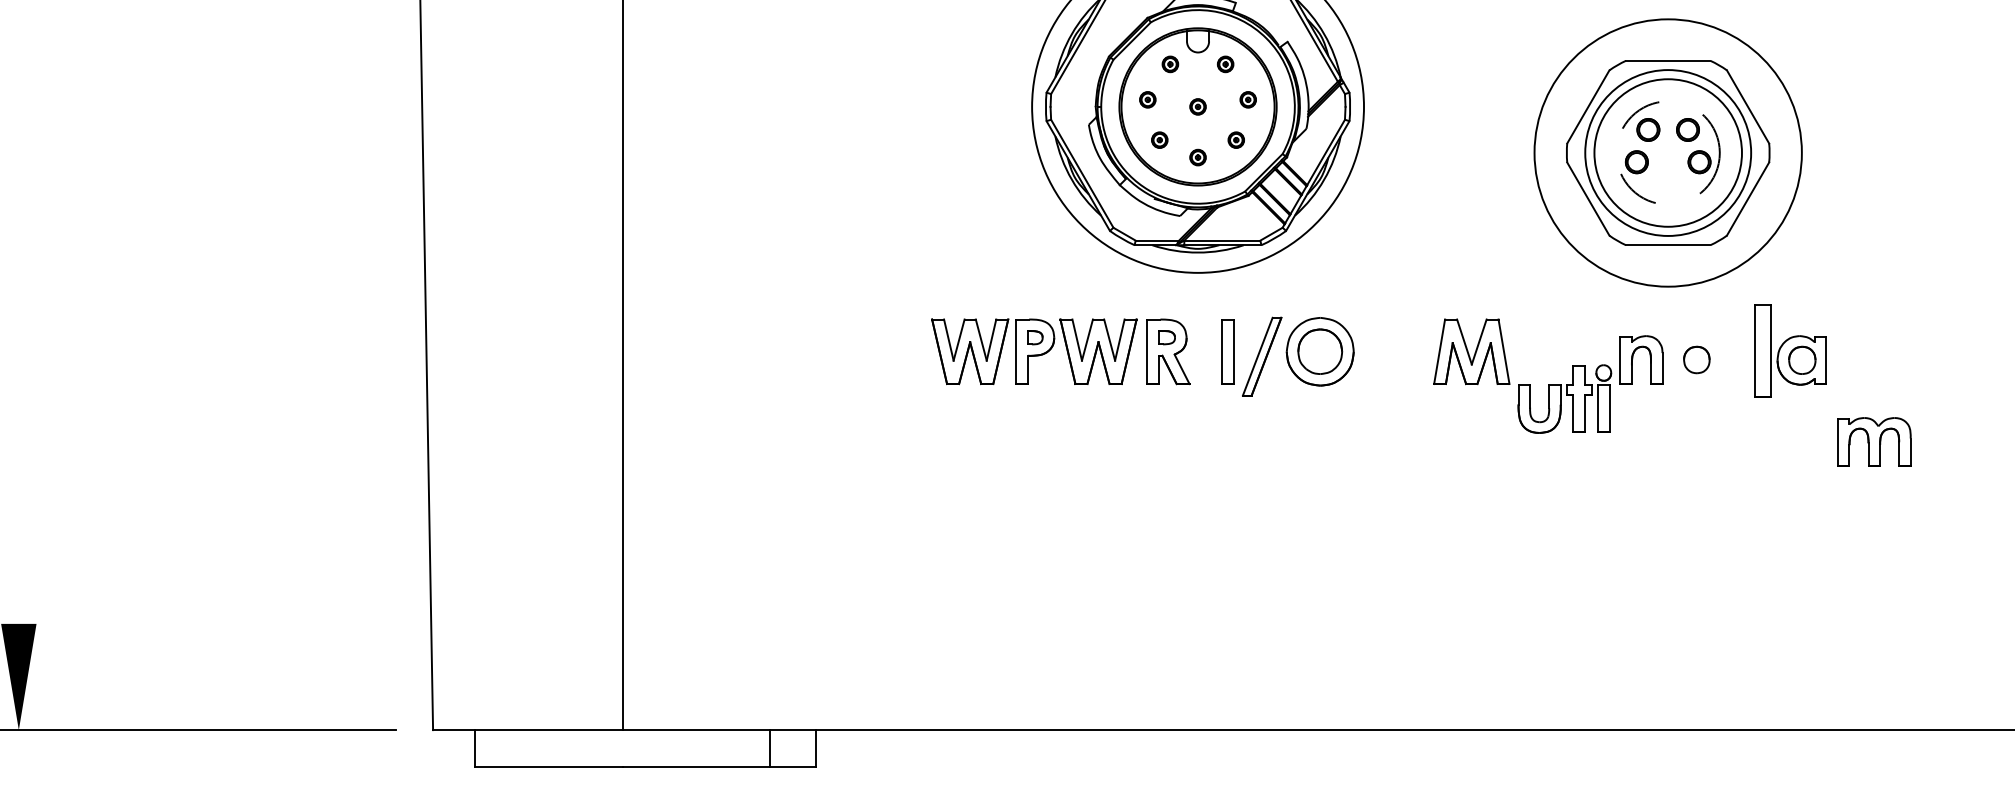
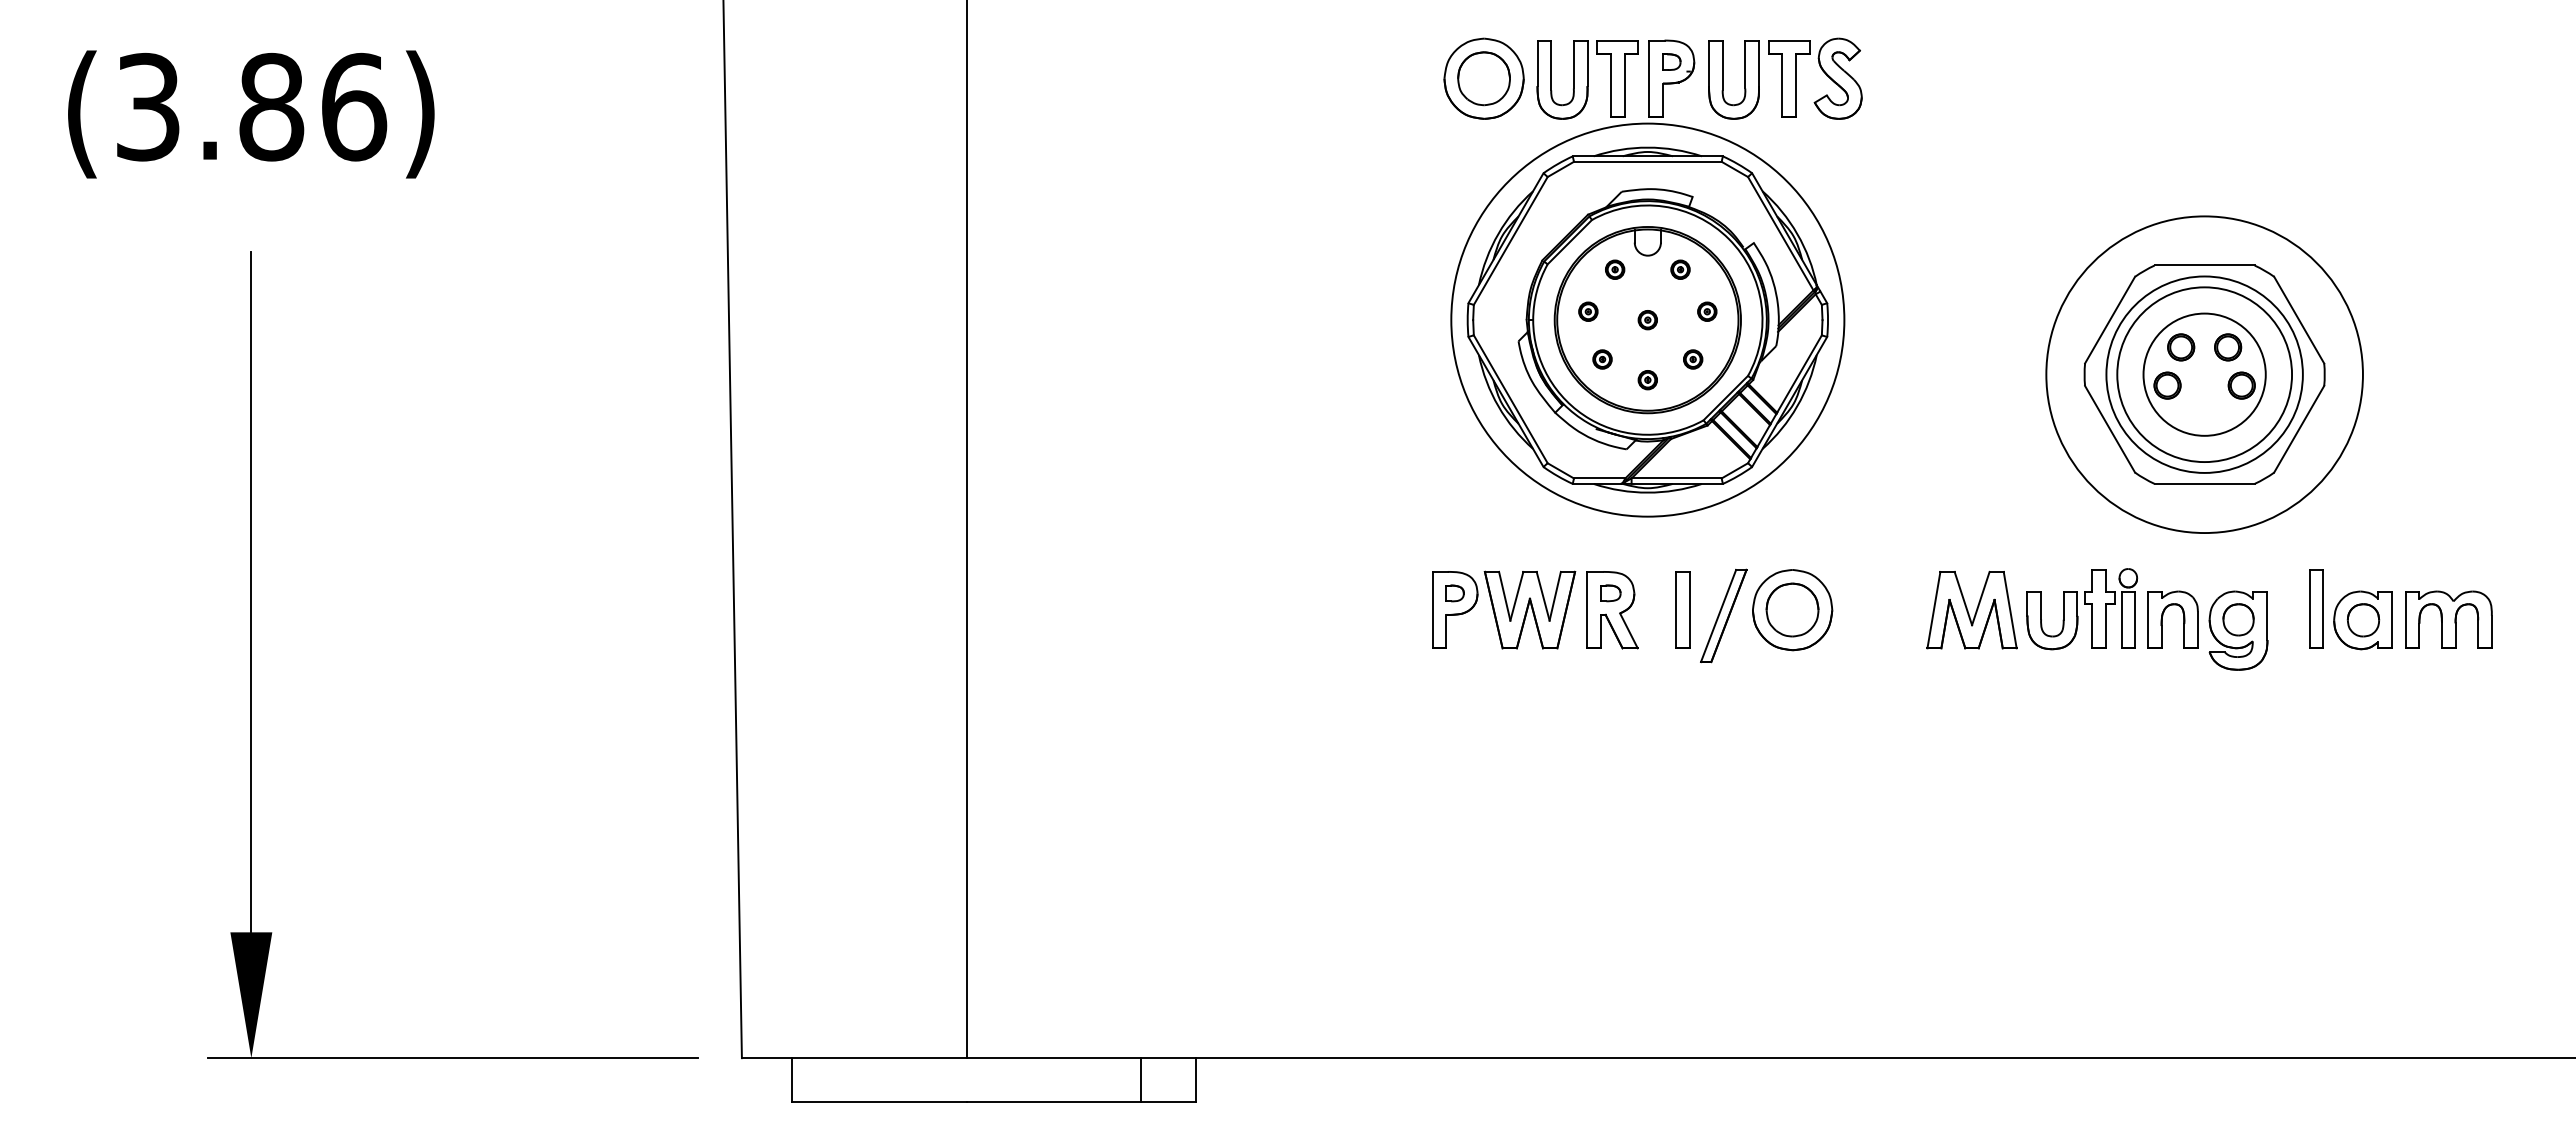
circle: (1668, 152) -> (2204, 374), dashed -> solid
line: (18, 336) -> (251, 591), added
part: (1762, 350) -> (2316, 608), size x0.71
part: (969, 351) -> (1377, 609), removed
part: (1696, 369) -> (2238, 630), added
part: (1565, 399) -> (2082, 609), moved
part: (1874, 441) -> (2448, 619), moved

